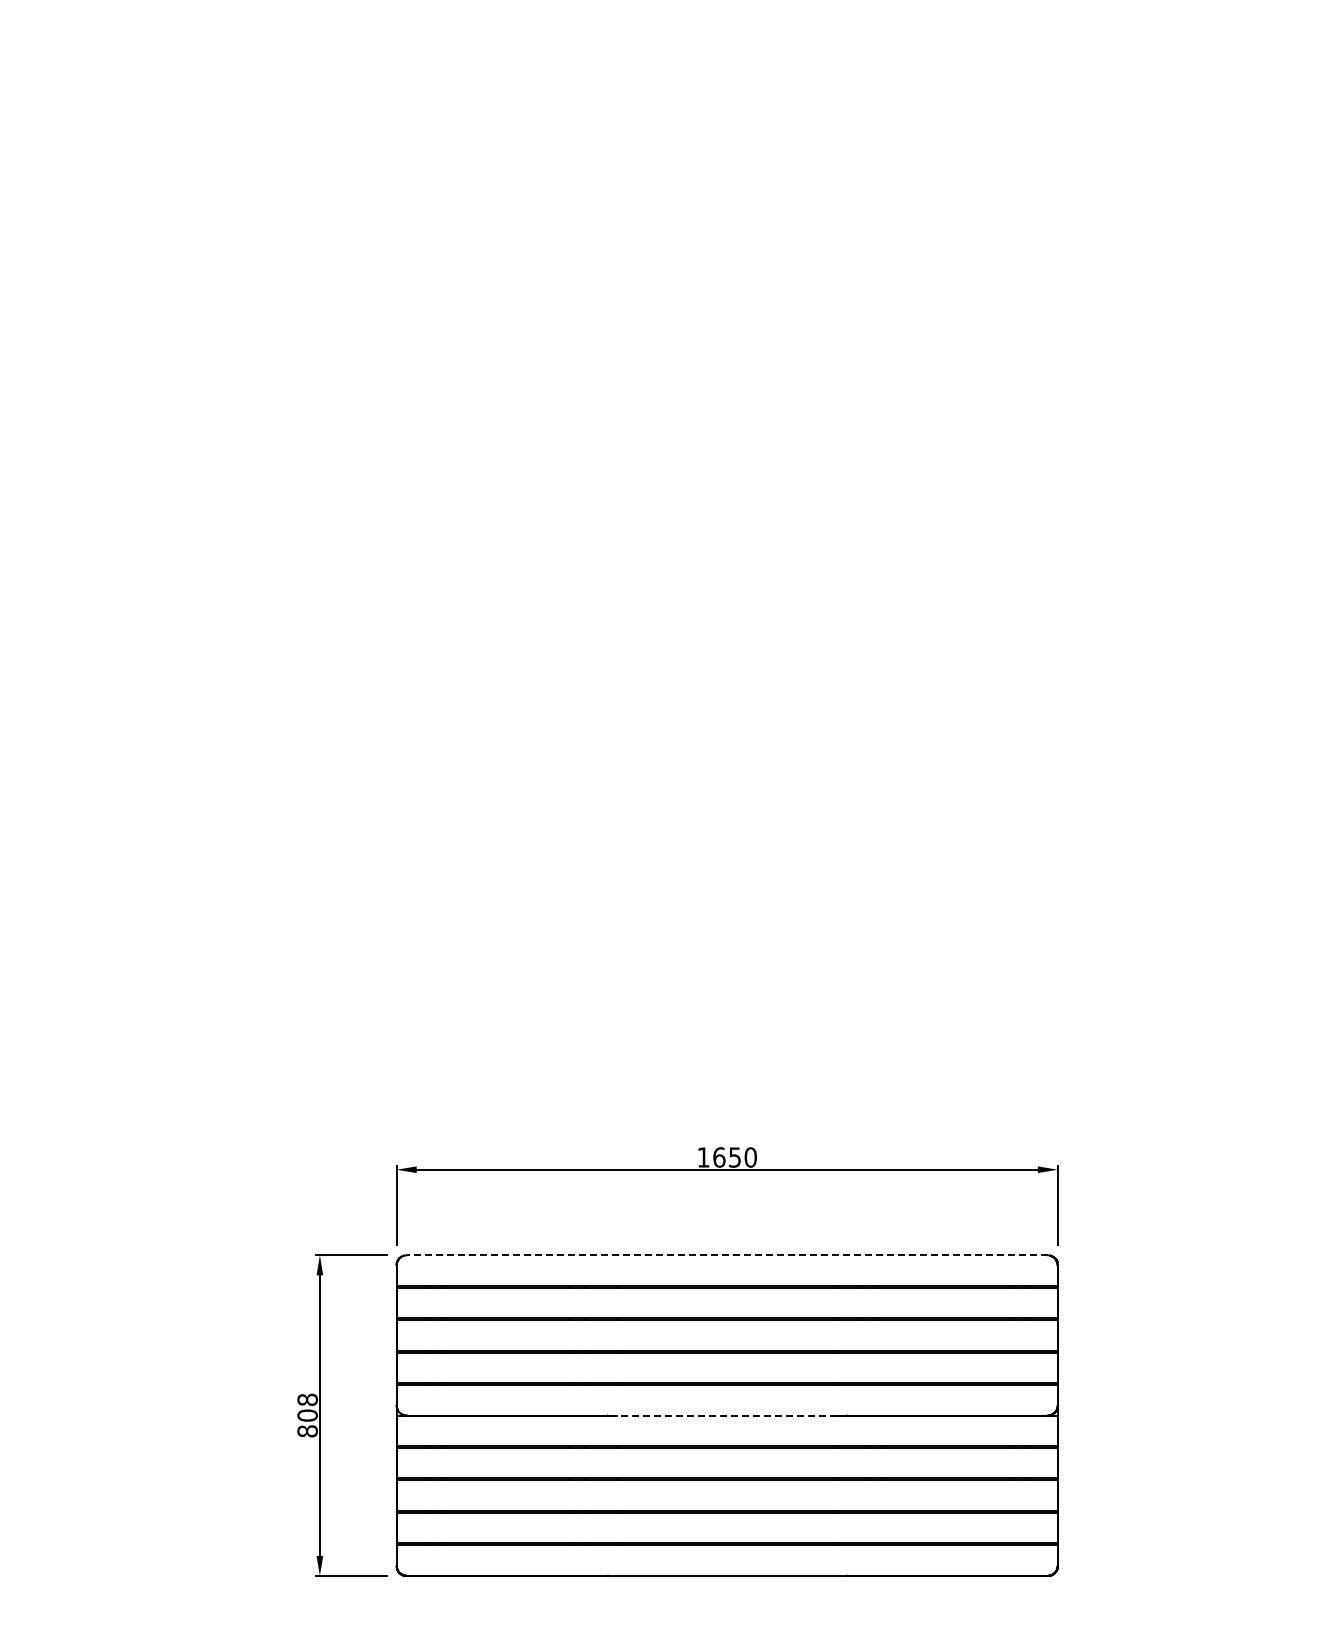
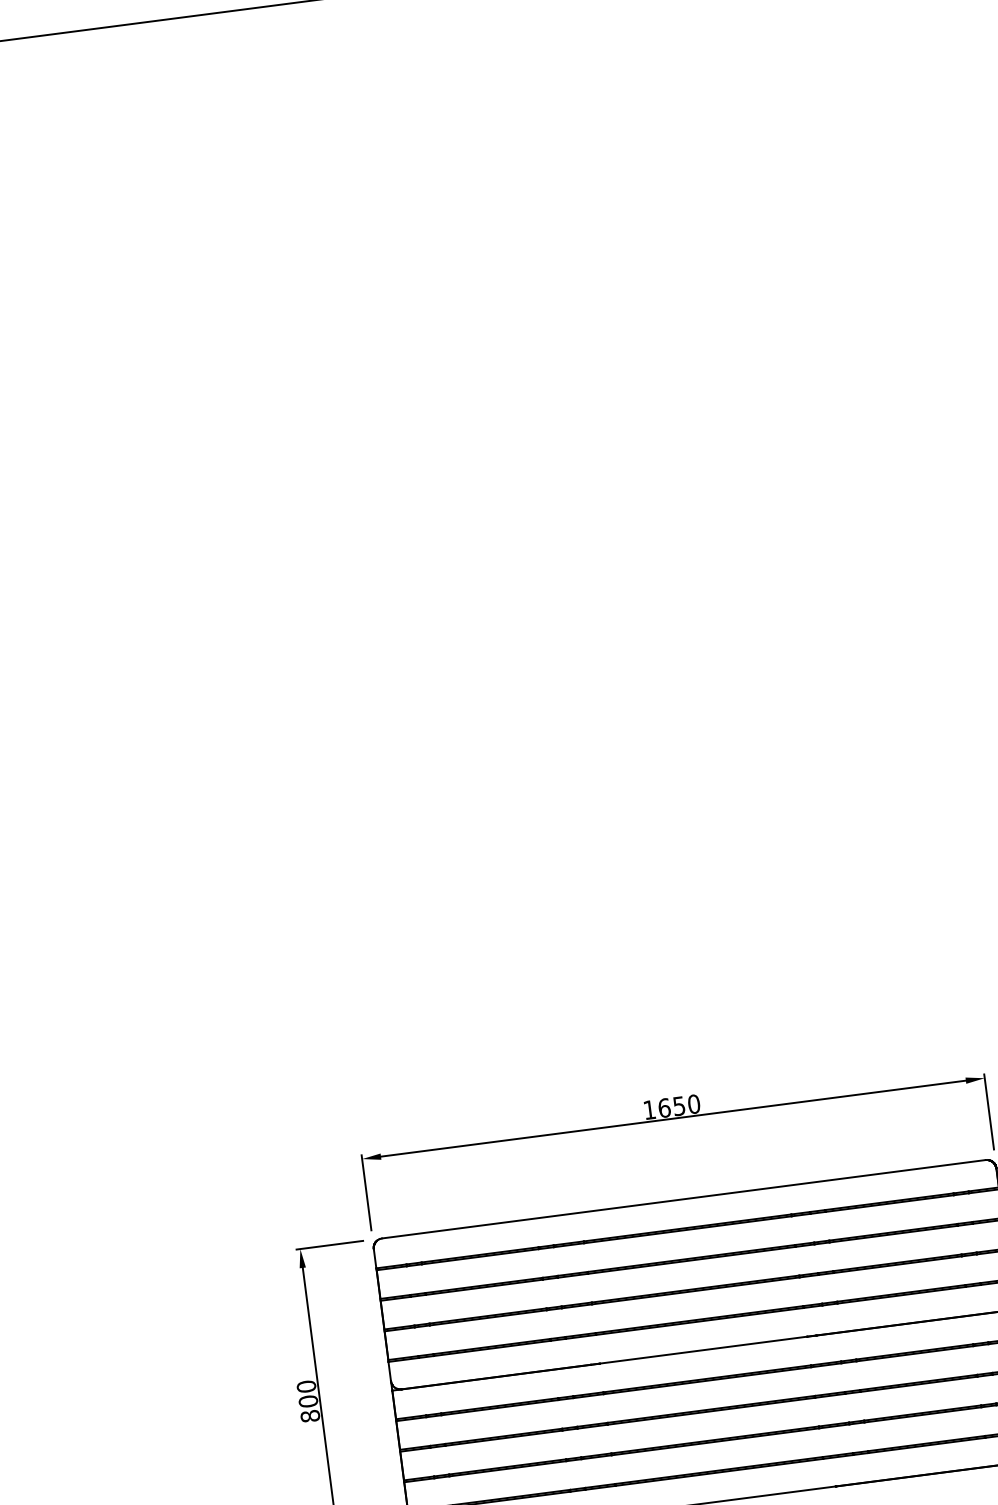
line: (727, 1255) -> (684, 1199), dashed -> solid
text: (307, 1399) -> (306, 1386), 808 -> 800
line: (726, 1415) -> (702, 1350), dashed -> solid

